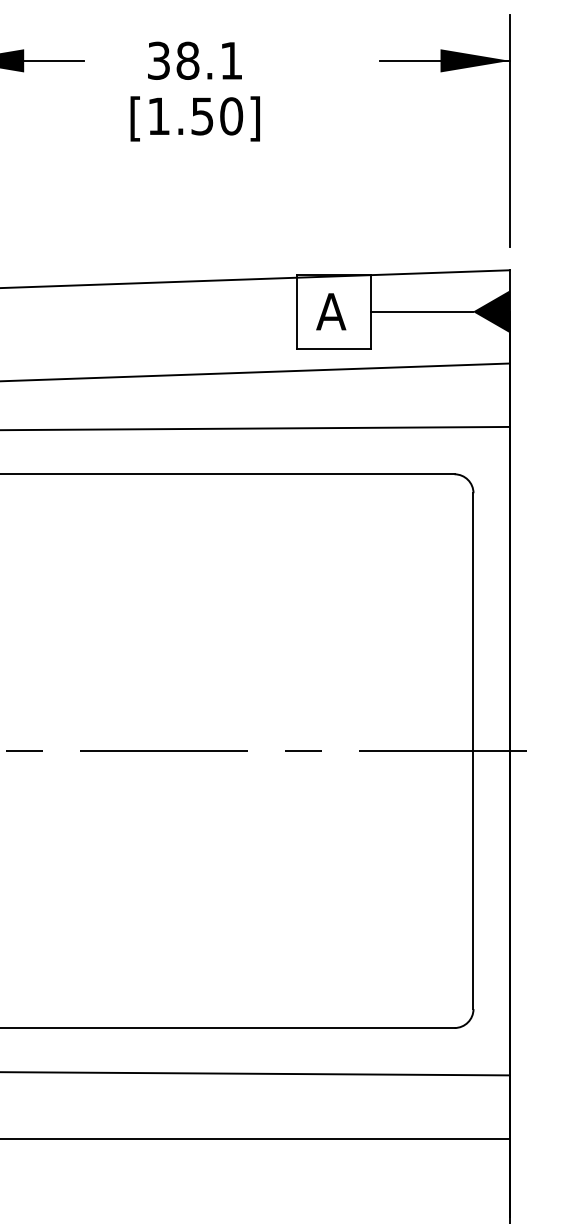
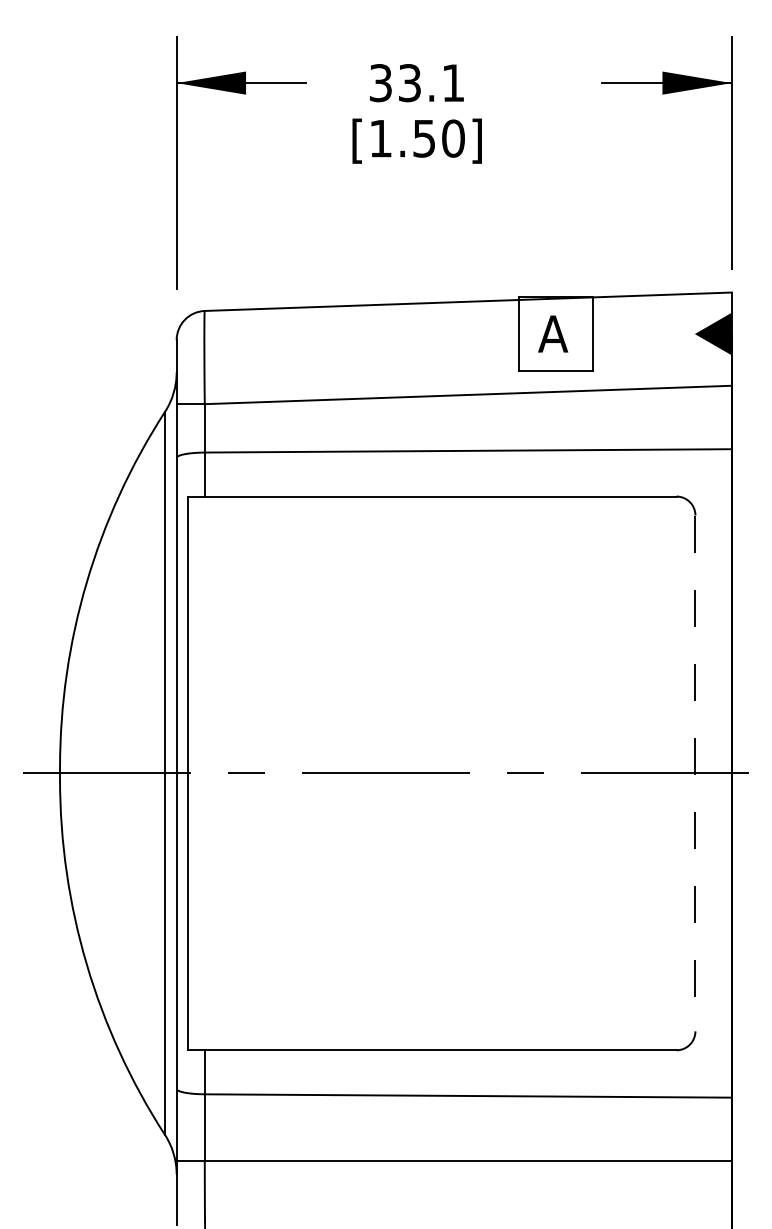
text: (187, 61) -> (409, 83), 38.1 -> 33.1
line: (421, 312) -> (643, 334), removed
line: (473, 751) -> (695, 773), solid -> dashed

